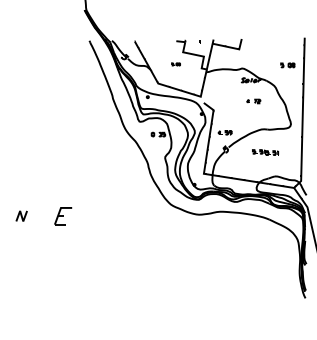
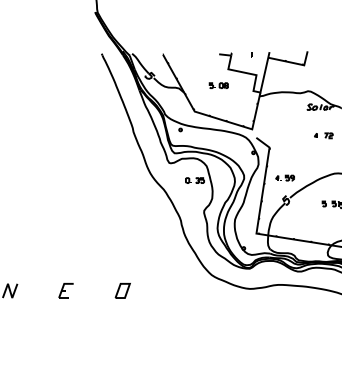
part: (175, 64) -> (218, 85), size x1.67
part: (62, 215) -> (65, 289), size x0.62
part: (105, 216) -> (123, 291), added

